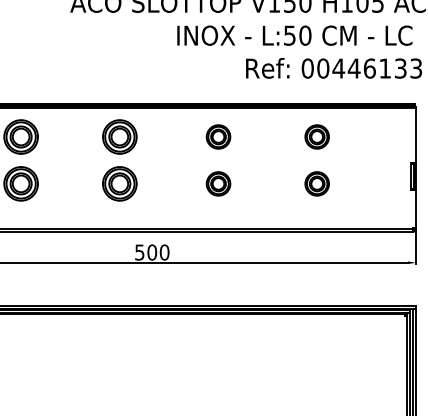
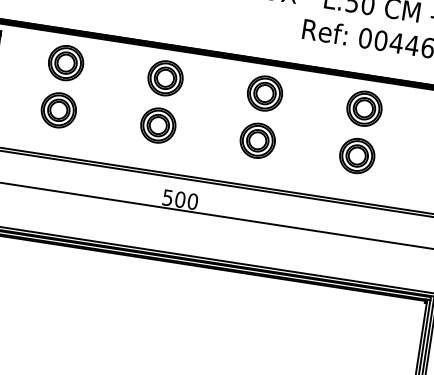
part: (218, 136) -> (265, 93), size x1.43
part: (316, 136) -> (363, 108), size x1.43
part: (218, 183) -> (257, 140), size x1.43
part: (316, 183) -> (356, 155), size x1.43

